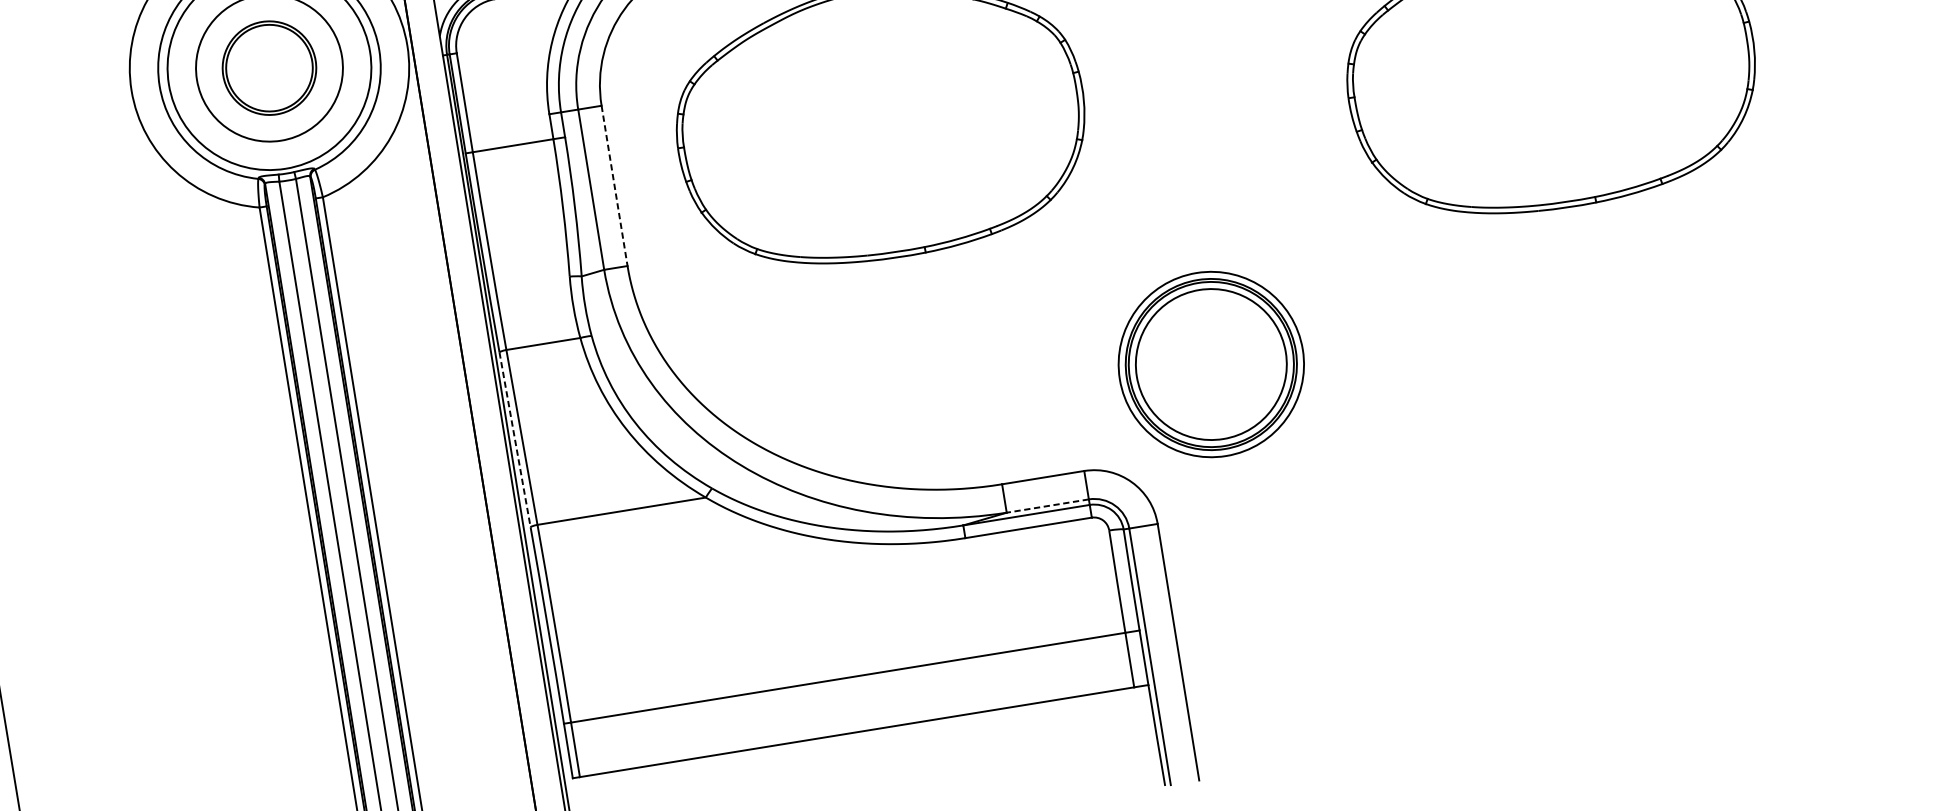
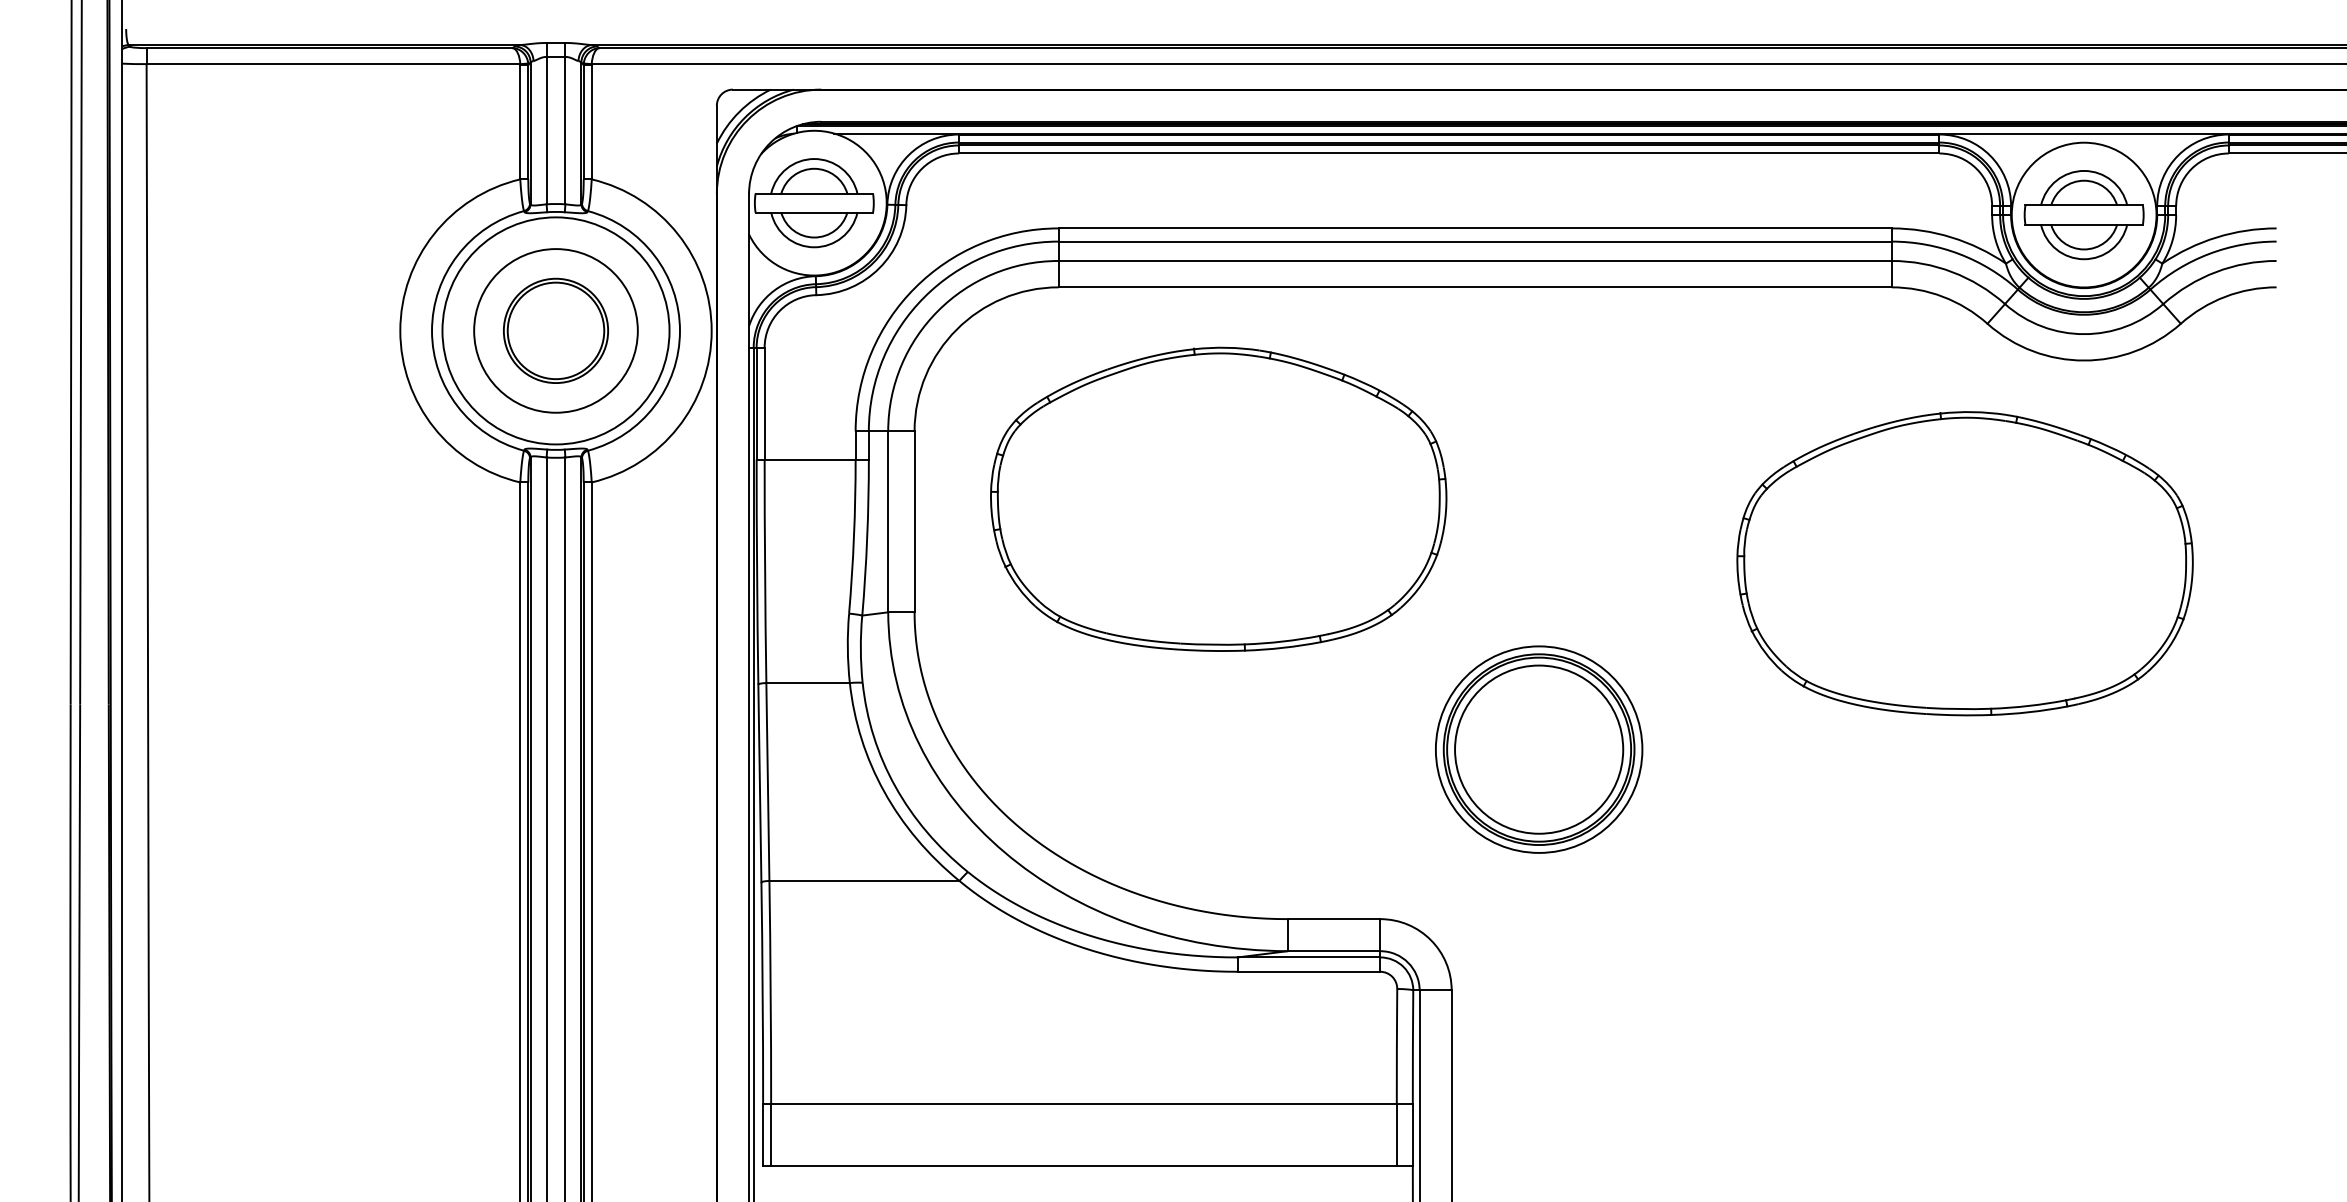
line: (614, 186) -> (914, 522), dashed -> solid
part: (1211, 364) -> (1539, 749), moved
line: (514, 439) -> (759, 783), dashed -> solid
line: (1047, 506) -> (1333, 951), dashed -> solid

